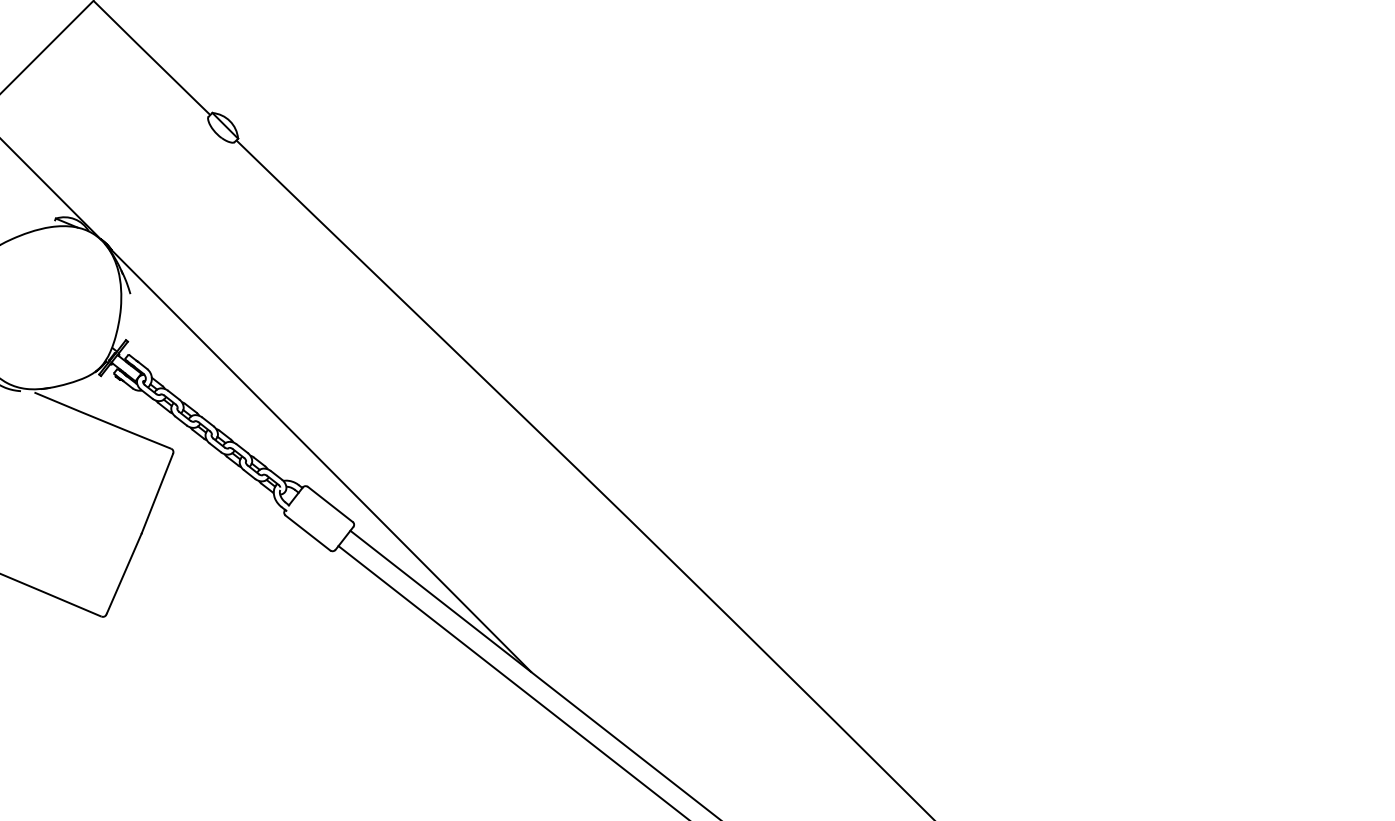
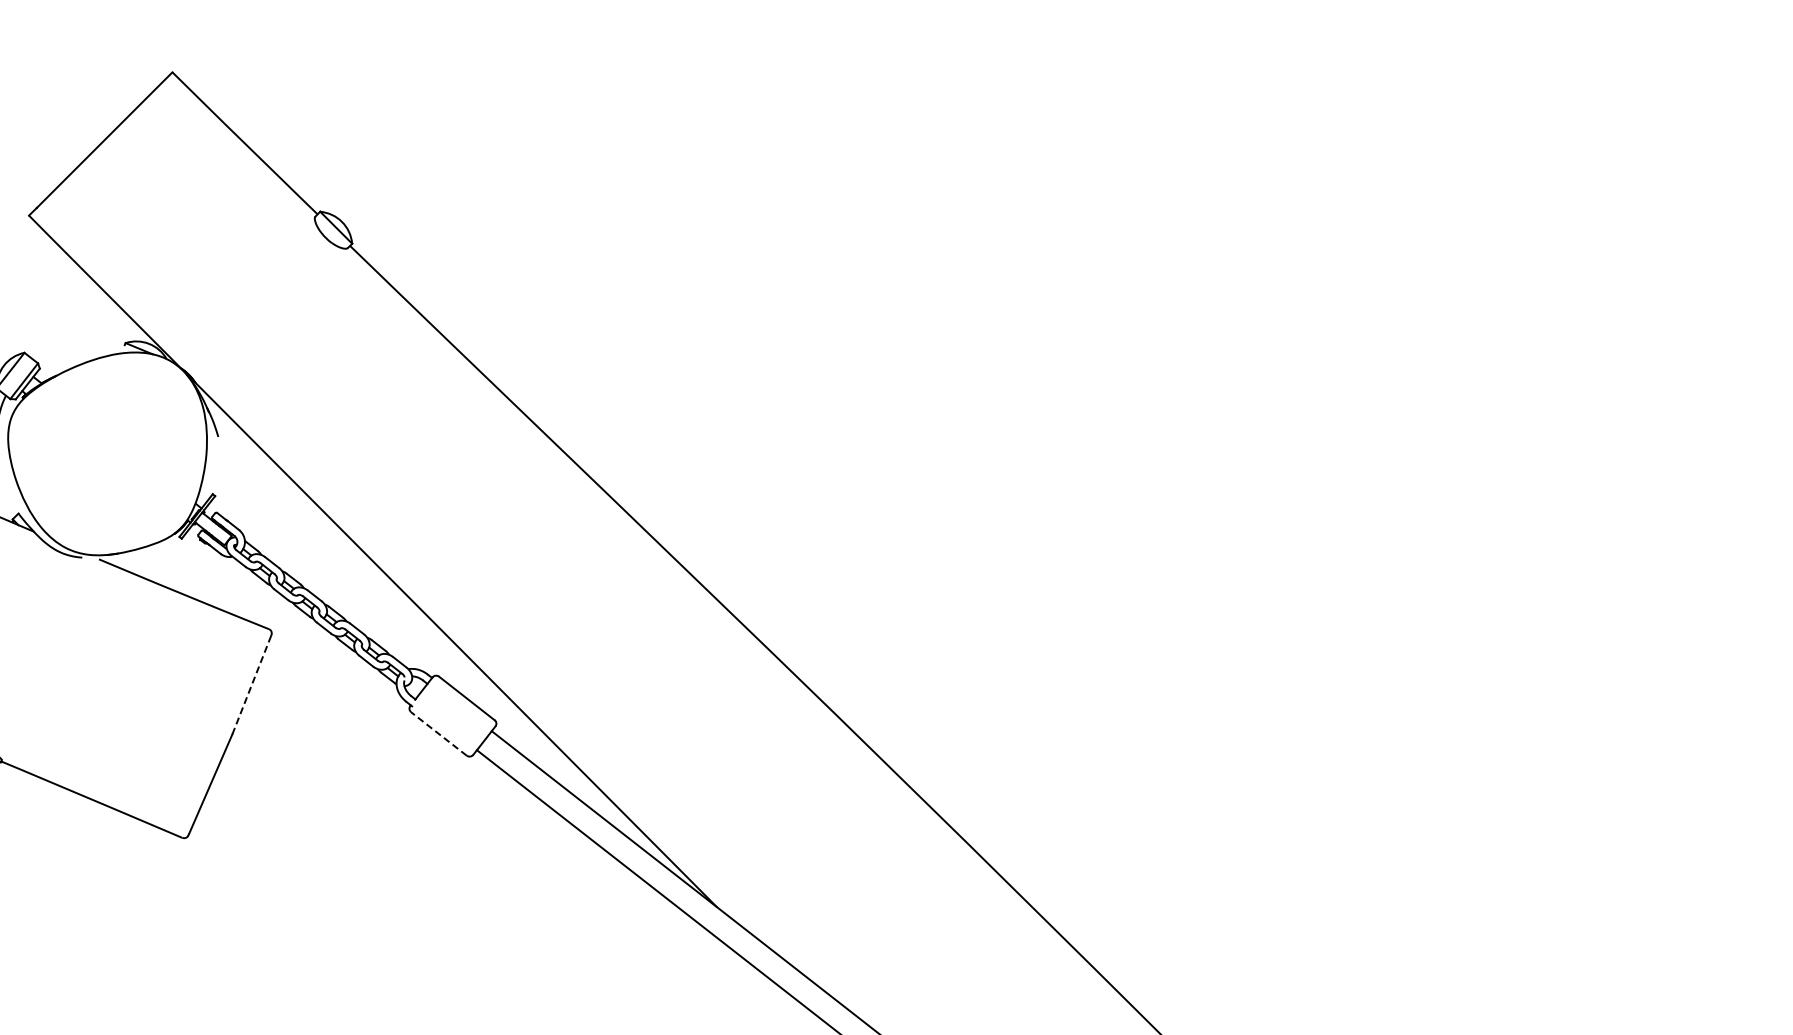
line: (157, 494) -> (251, 685), solid -> dashed
line: (307, 532) -> (438, 733), solid -> dashed

